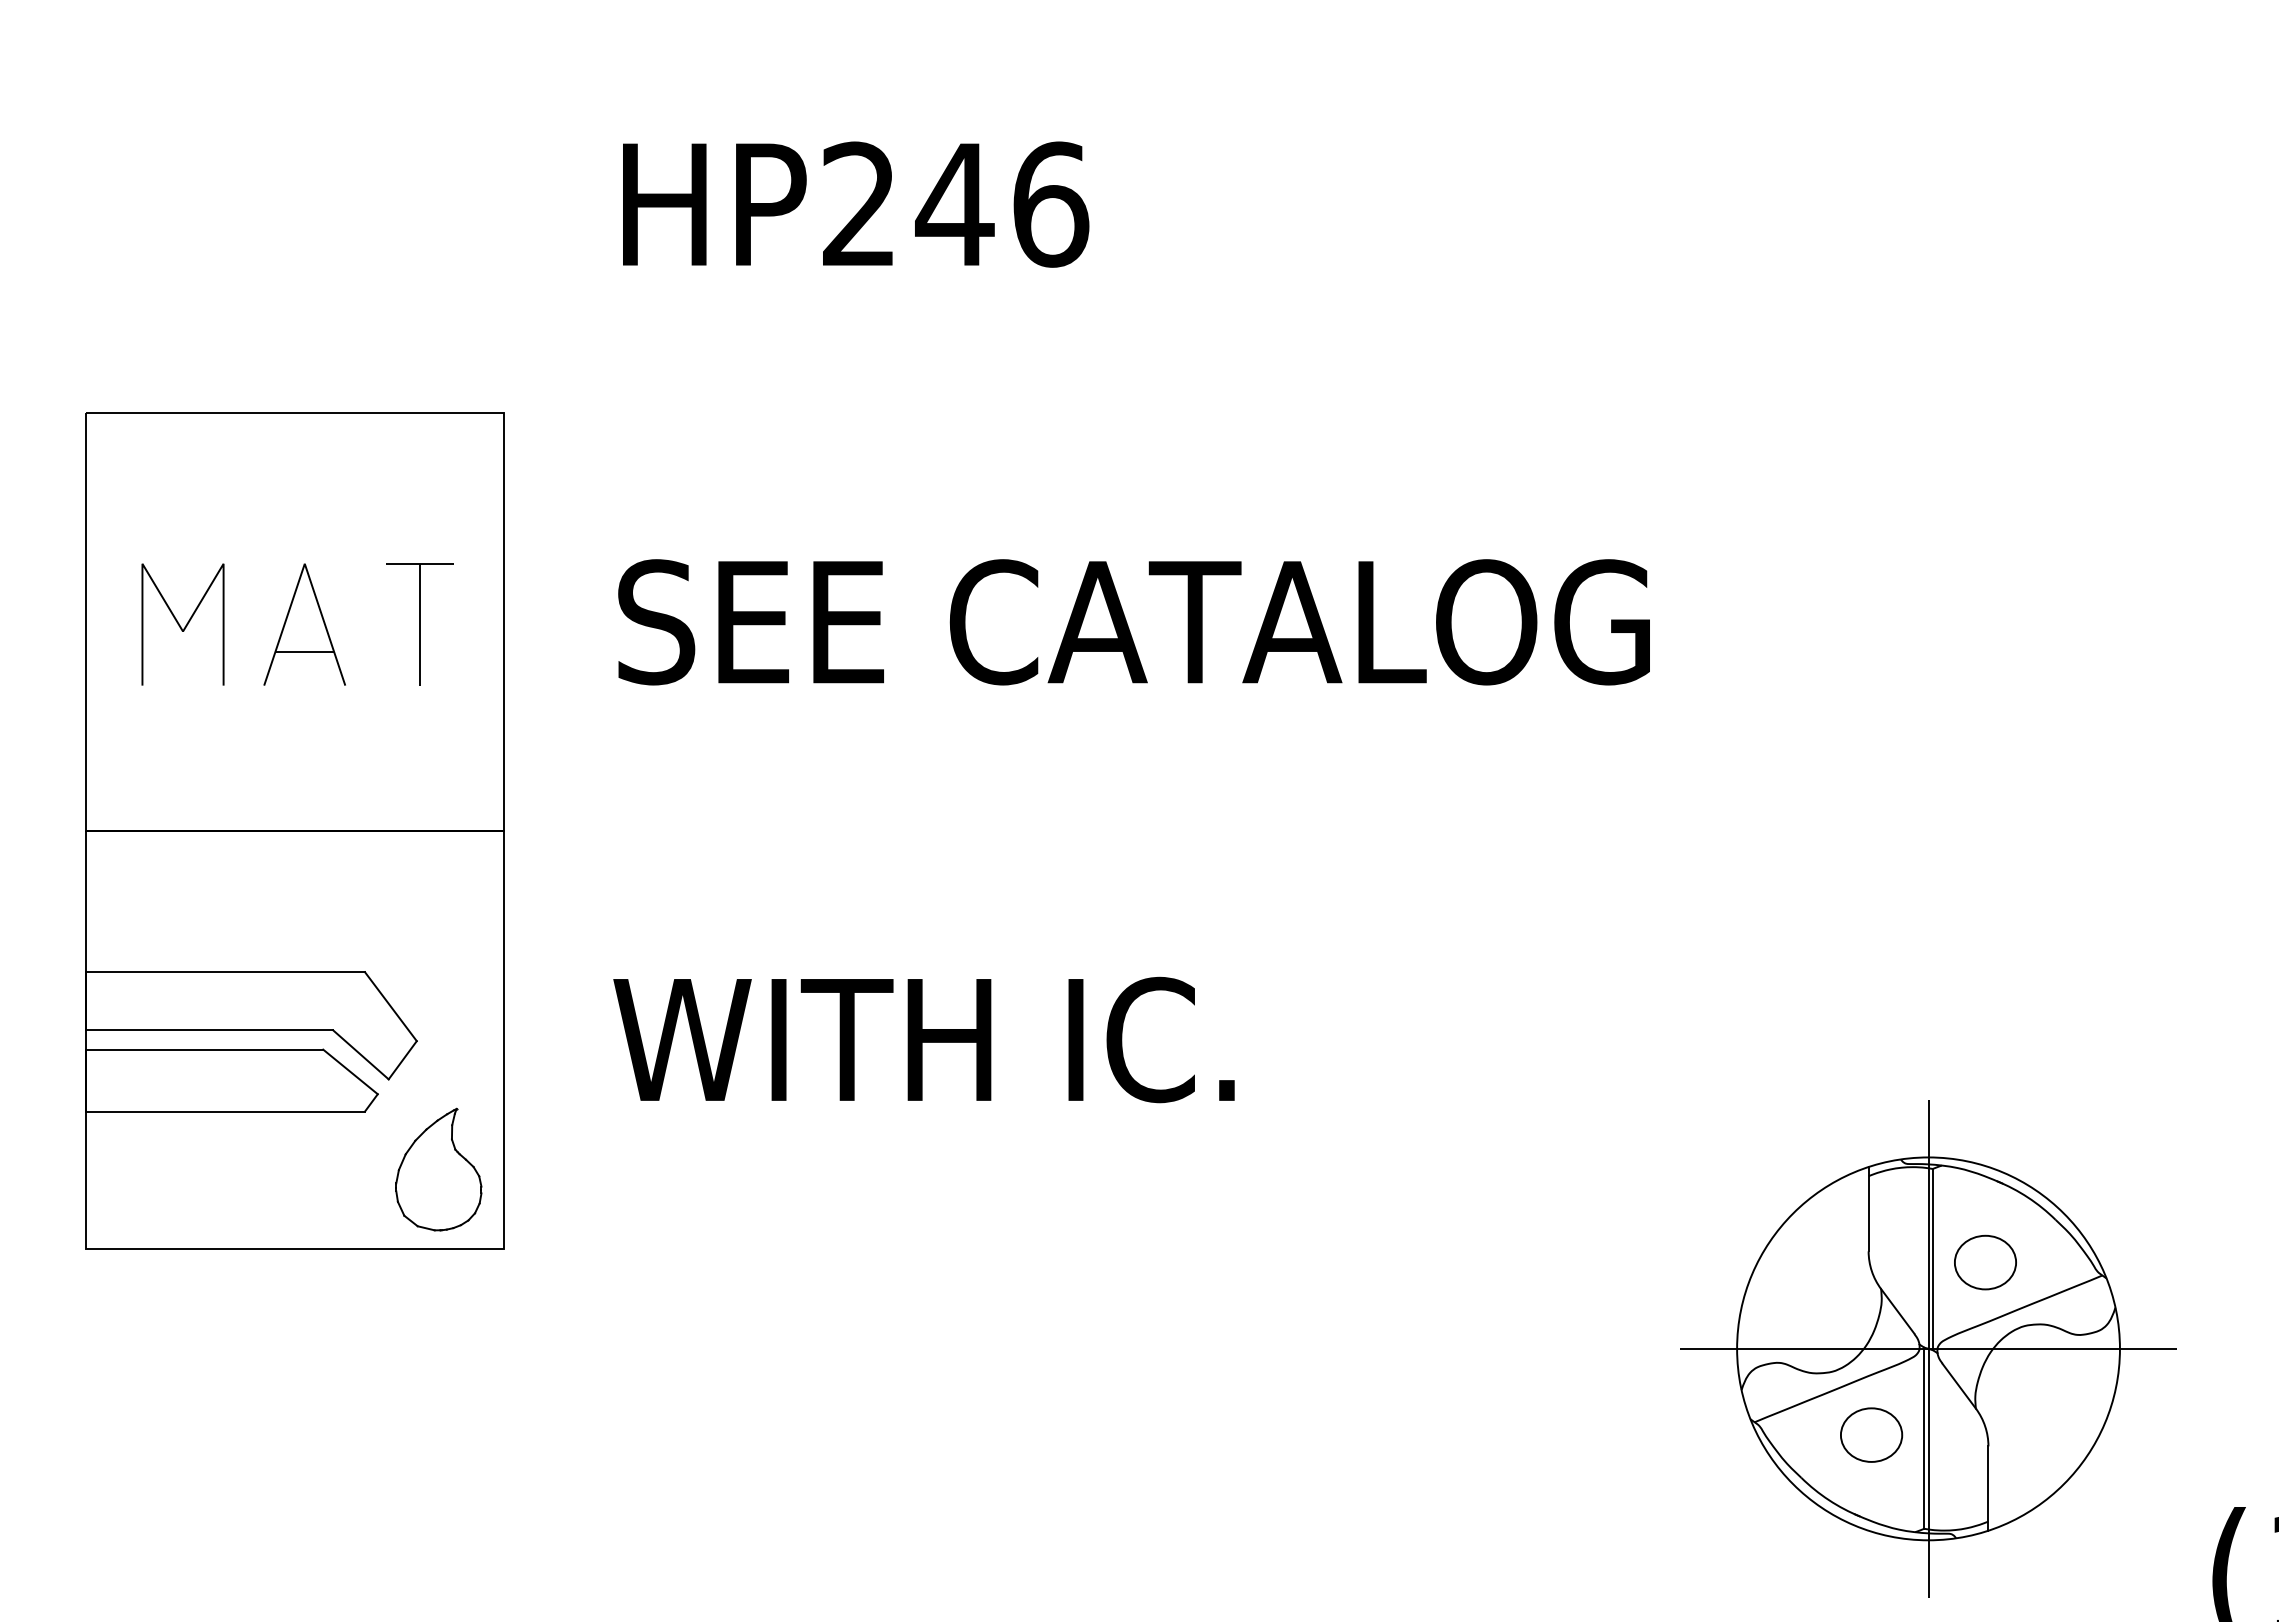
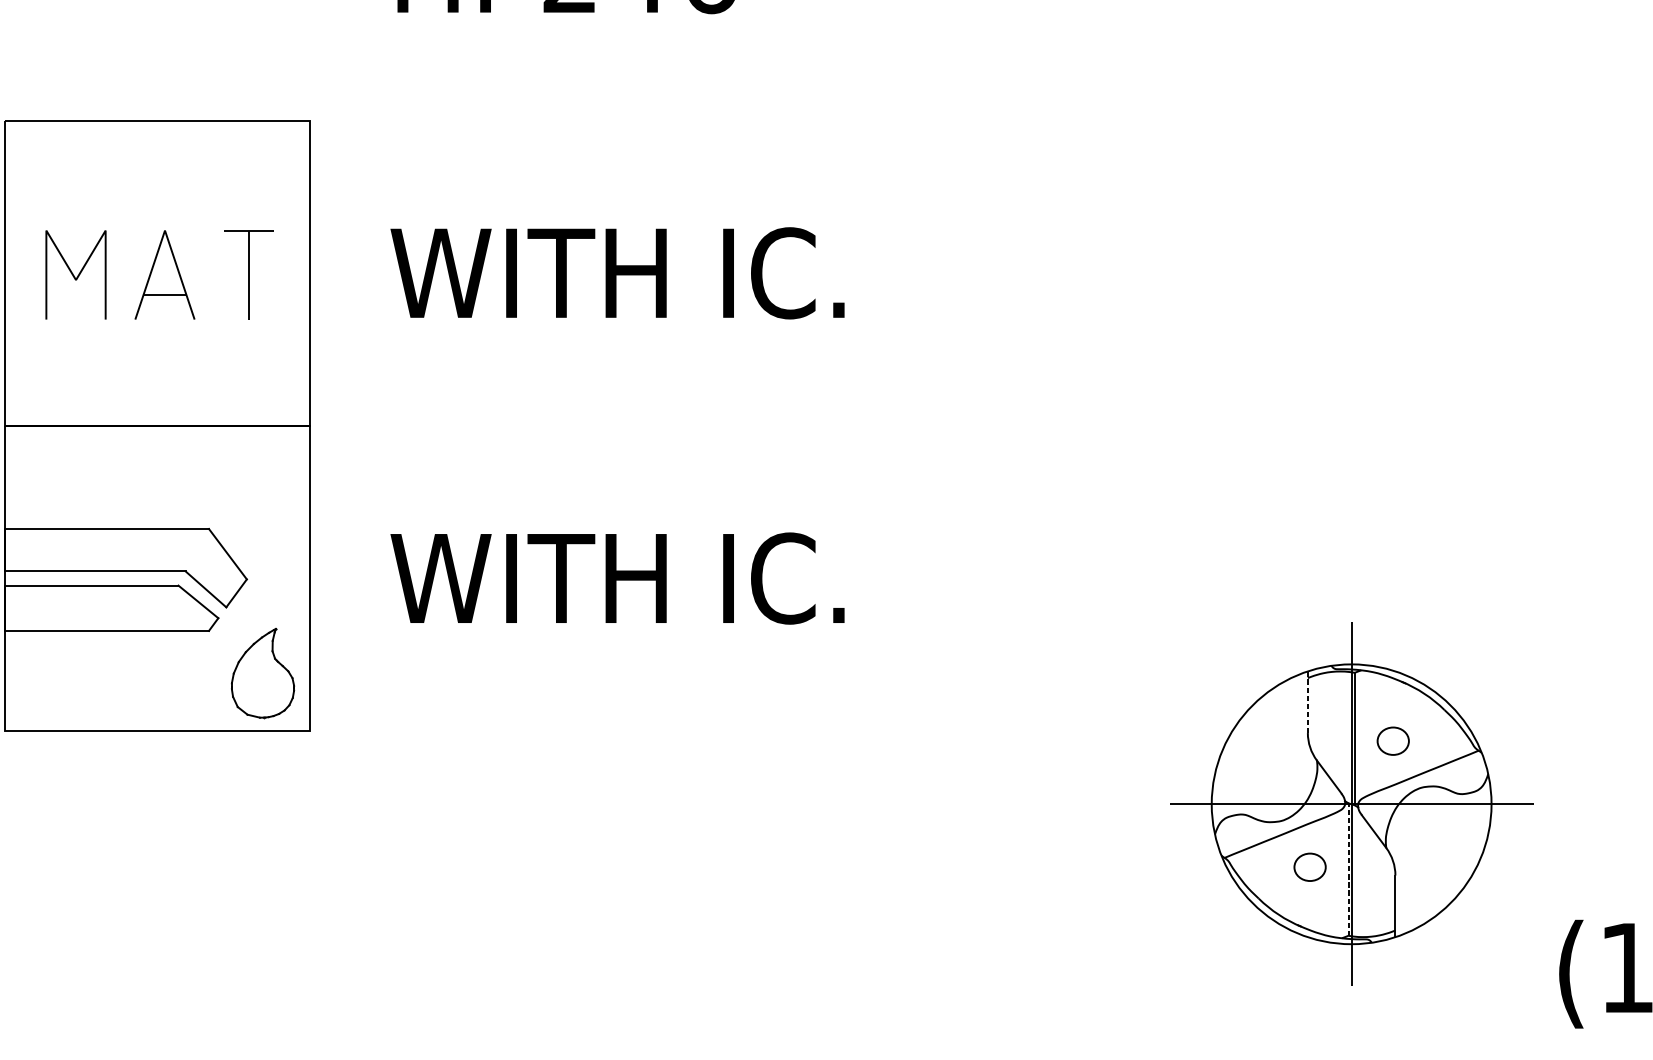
text: (1131, 622) -> (769, 273), SEE CATALOG -> WITH IC.
line: (1868, 1209) -> (1307, 702), solid -> dashed
part: (1985, 1262) -> (1393, 741), size x0.7
part: (1871, 1434) -> (1309, 866), size x0.7
line: (1924, 1438) -> (1348, 869), solid -> dashed

